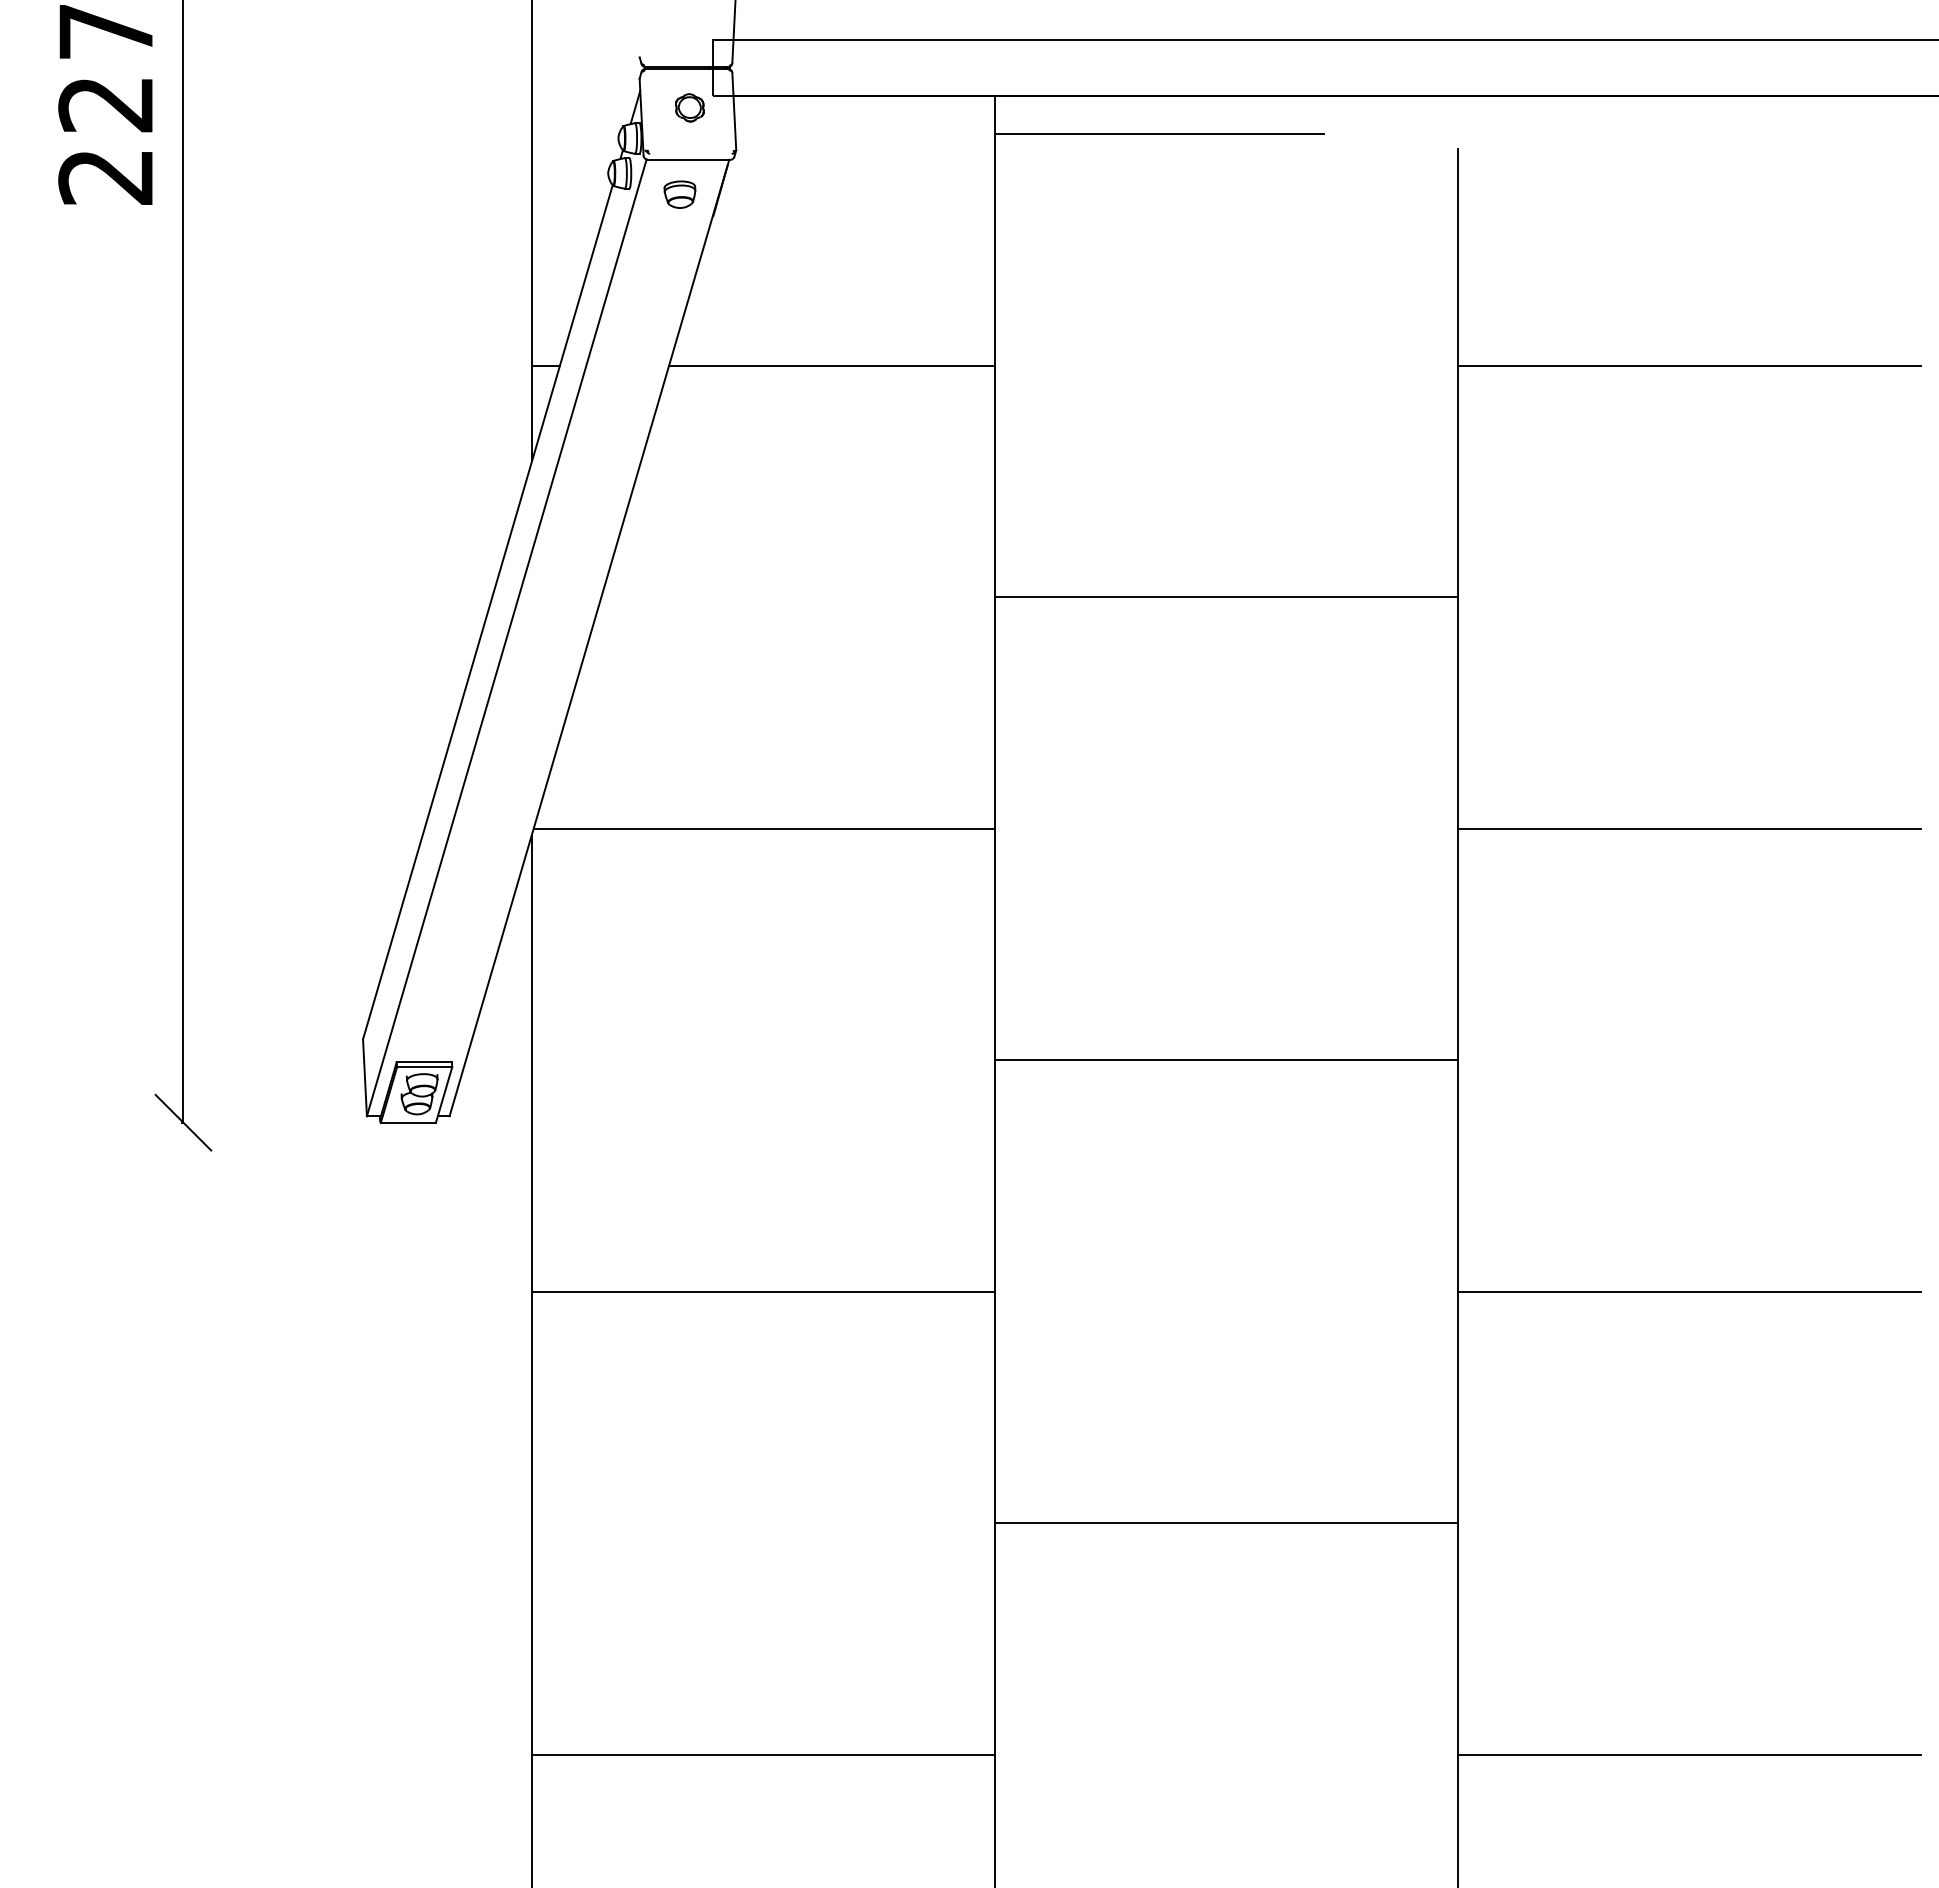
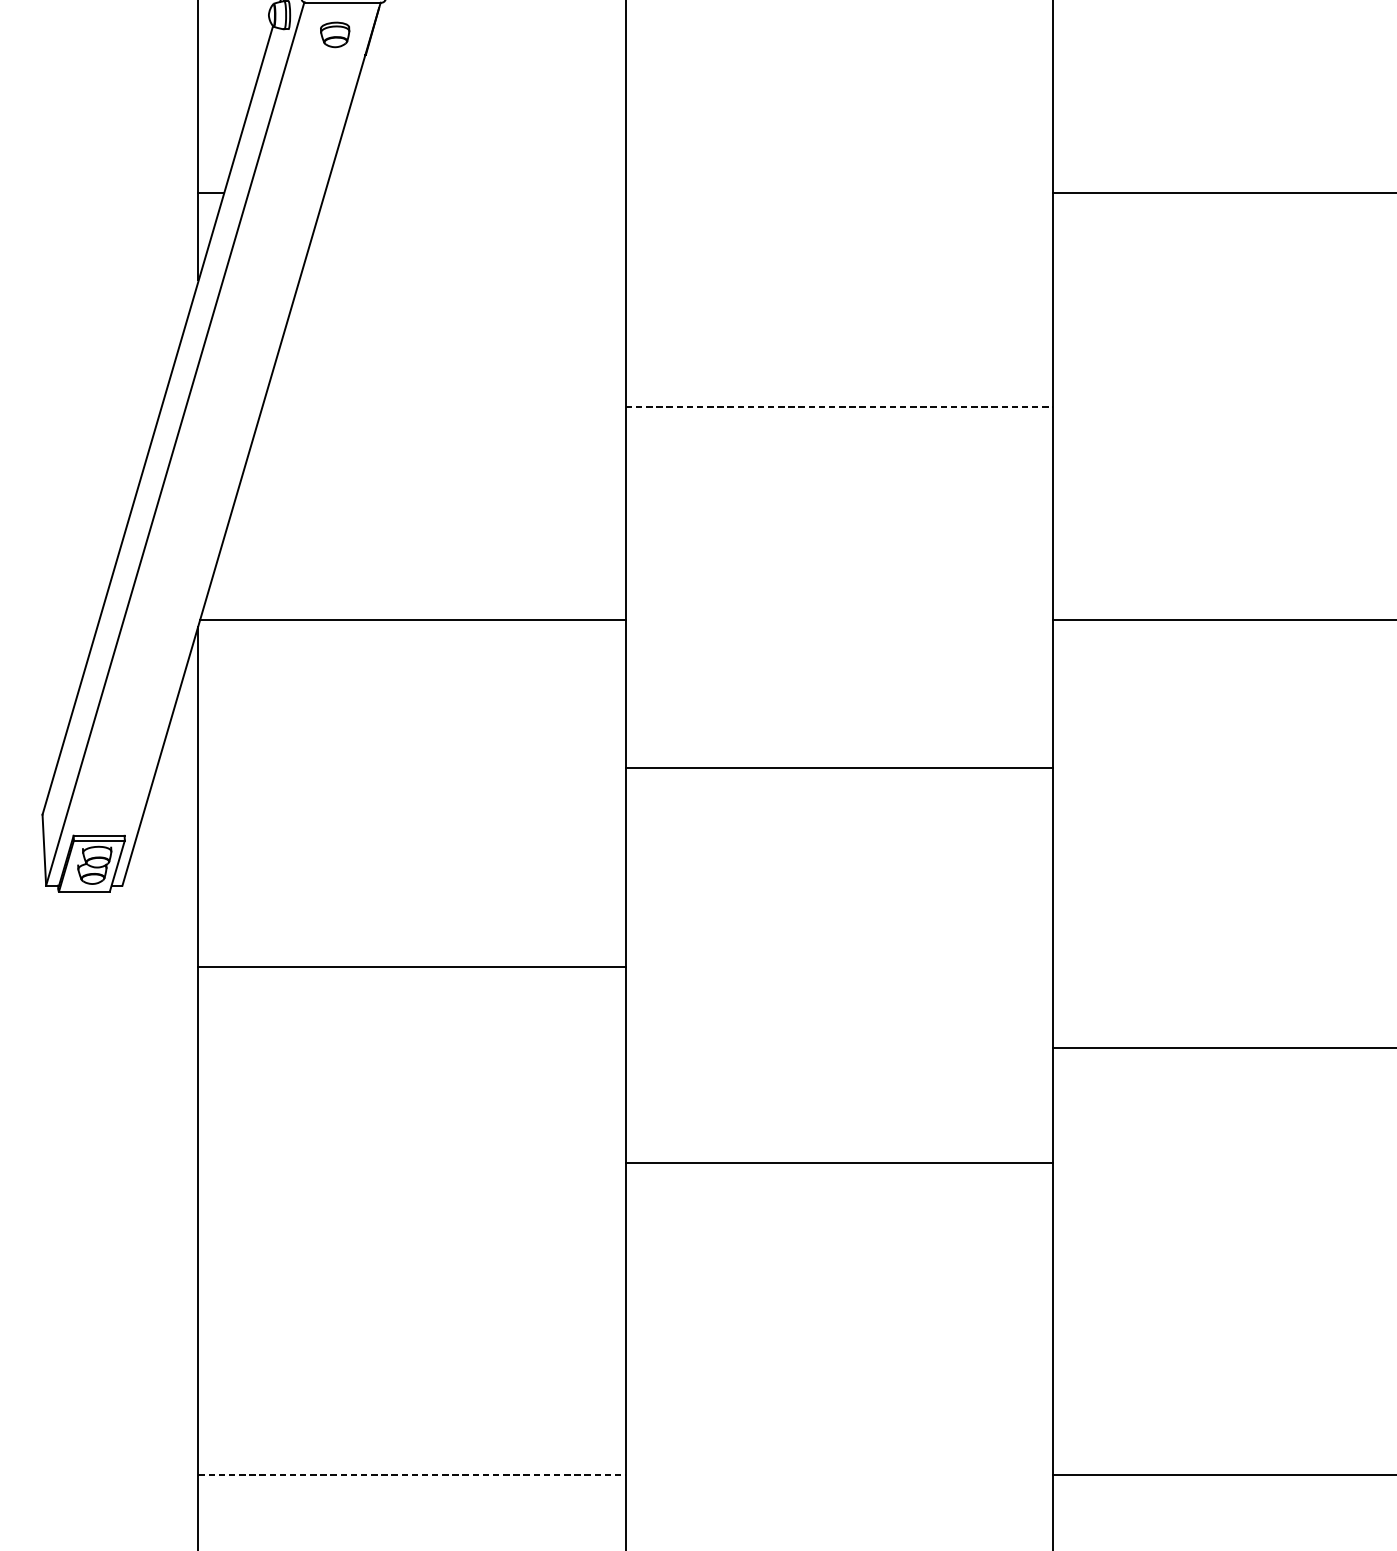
line: (831, 365) -> (475, 192), removed
line: (1226, 597) -> (839, 406), solid -> dashed
line: (1225, 1060) -> (838, 767), moved
line: (762, 1291) -> (411, 967), moved
line: (1225, 1523) -> (838, 1162), moved
line: (763, 1754) -> (412, 1474), solid -> dashed

